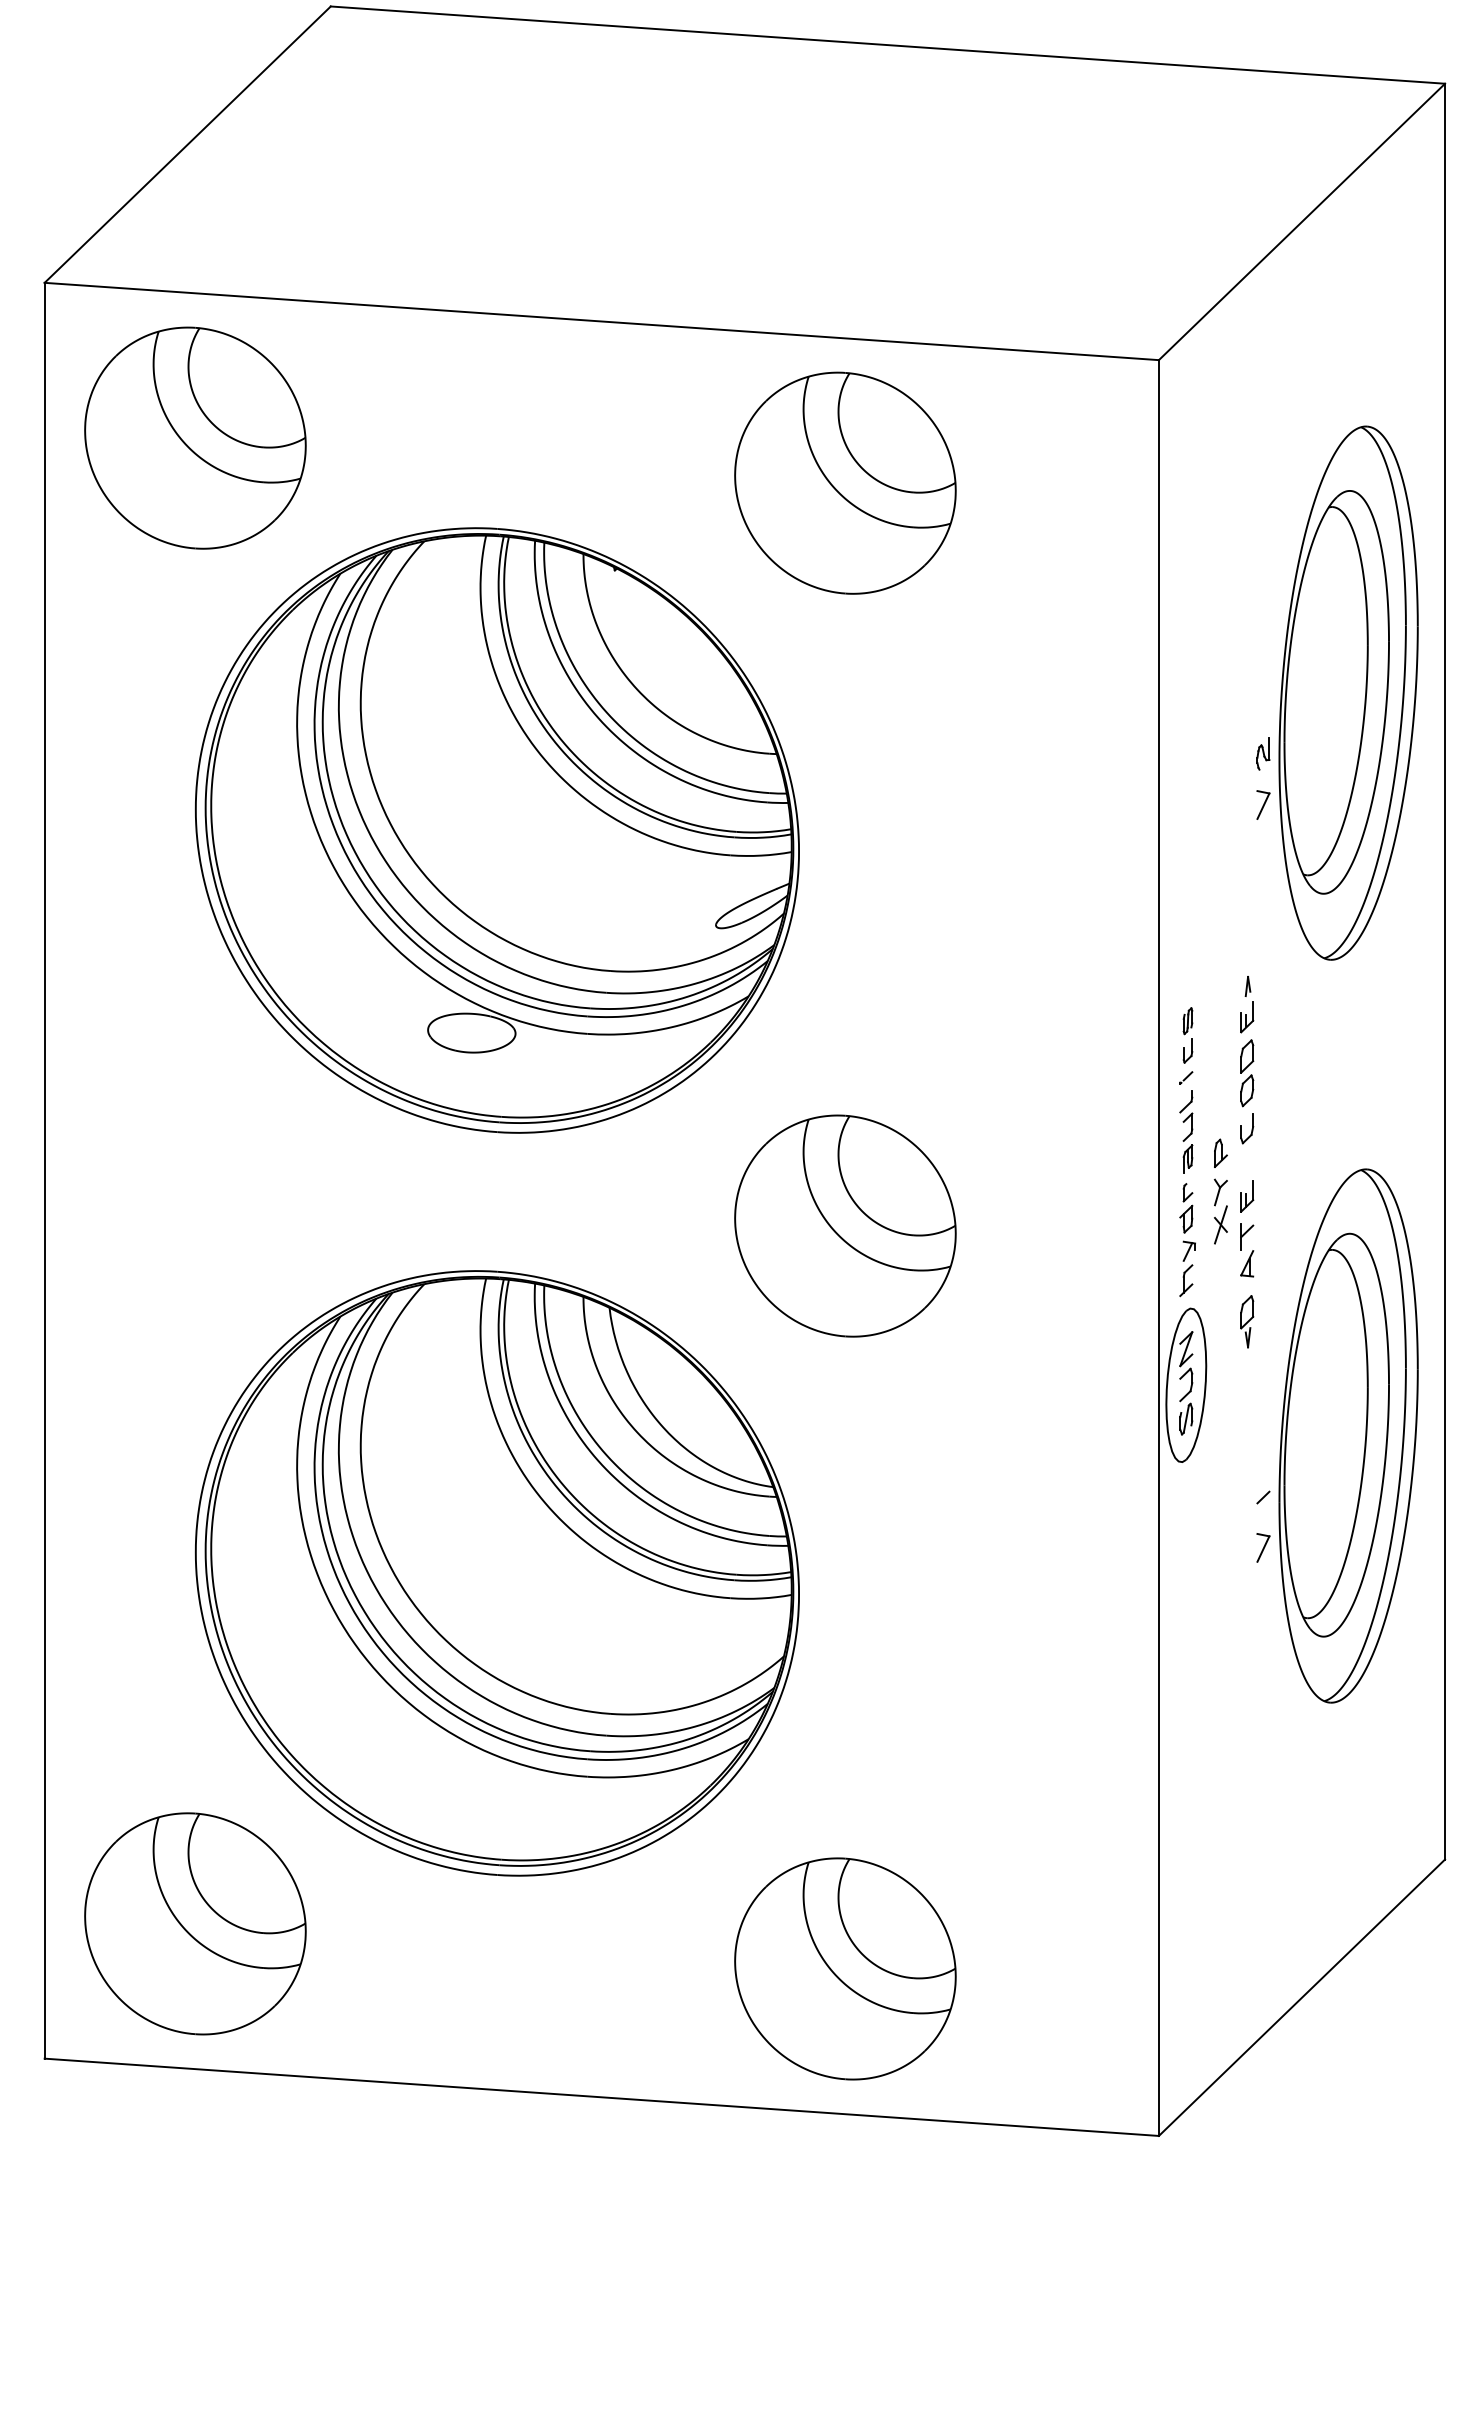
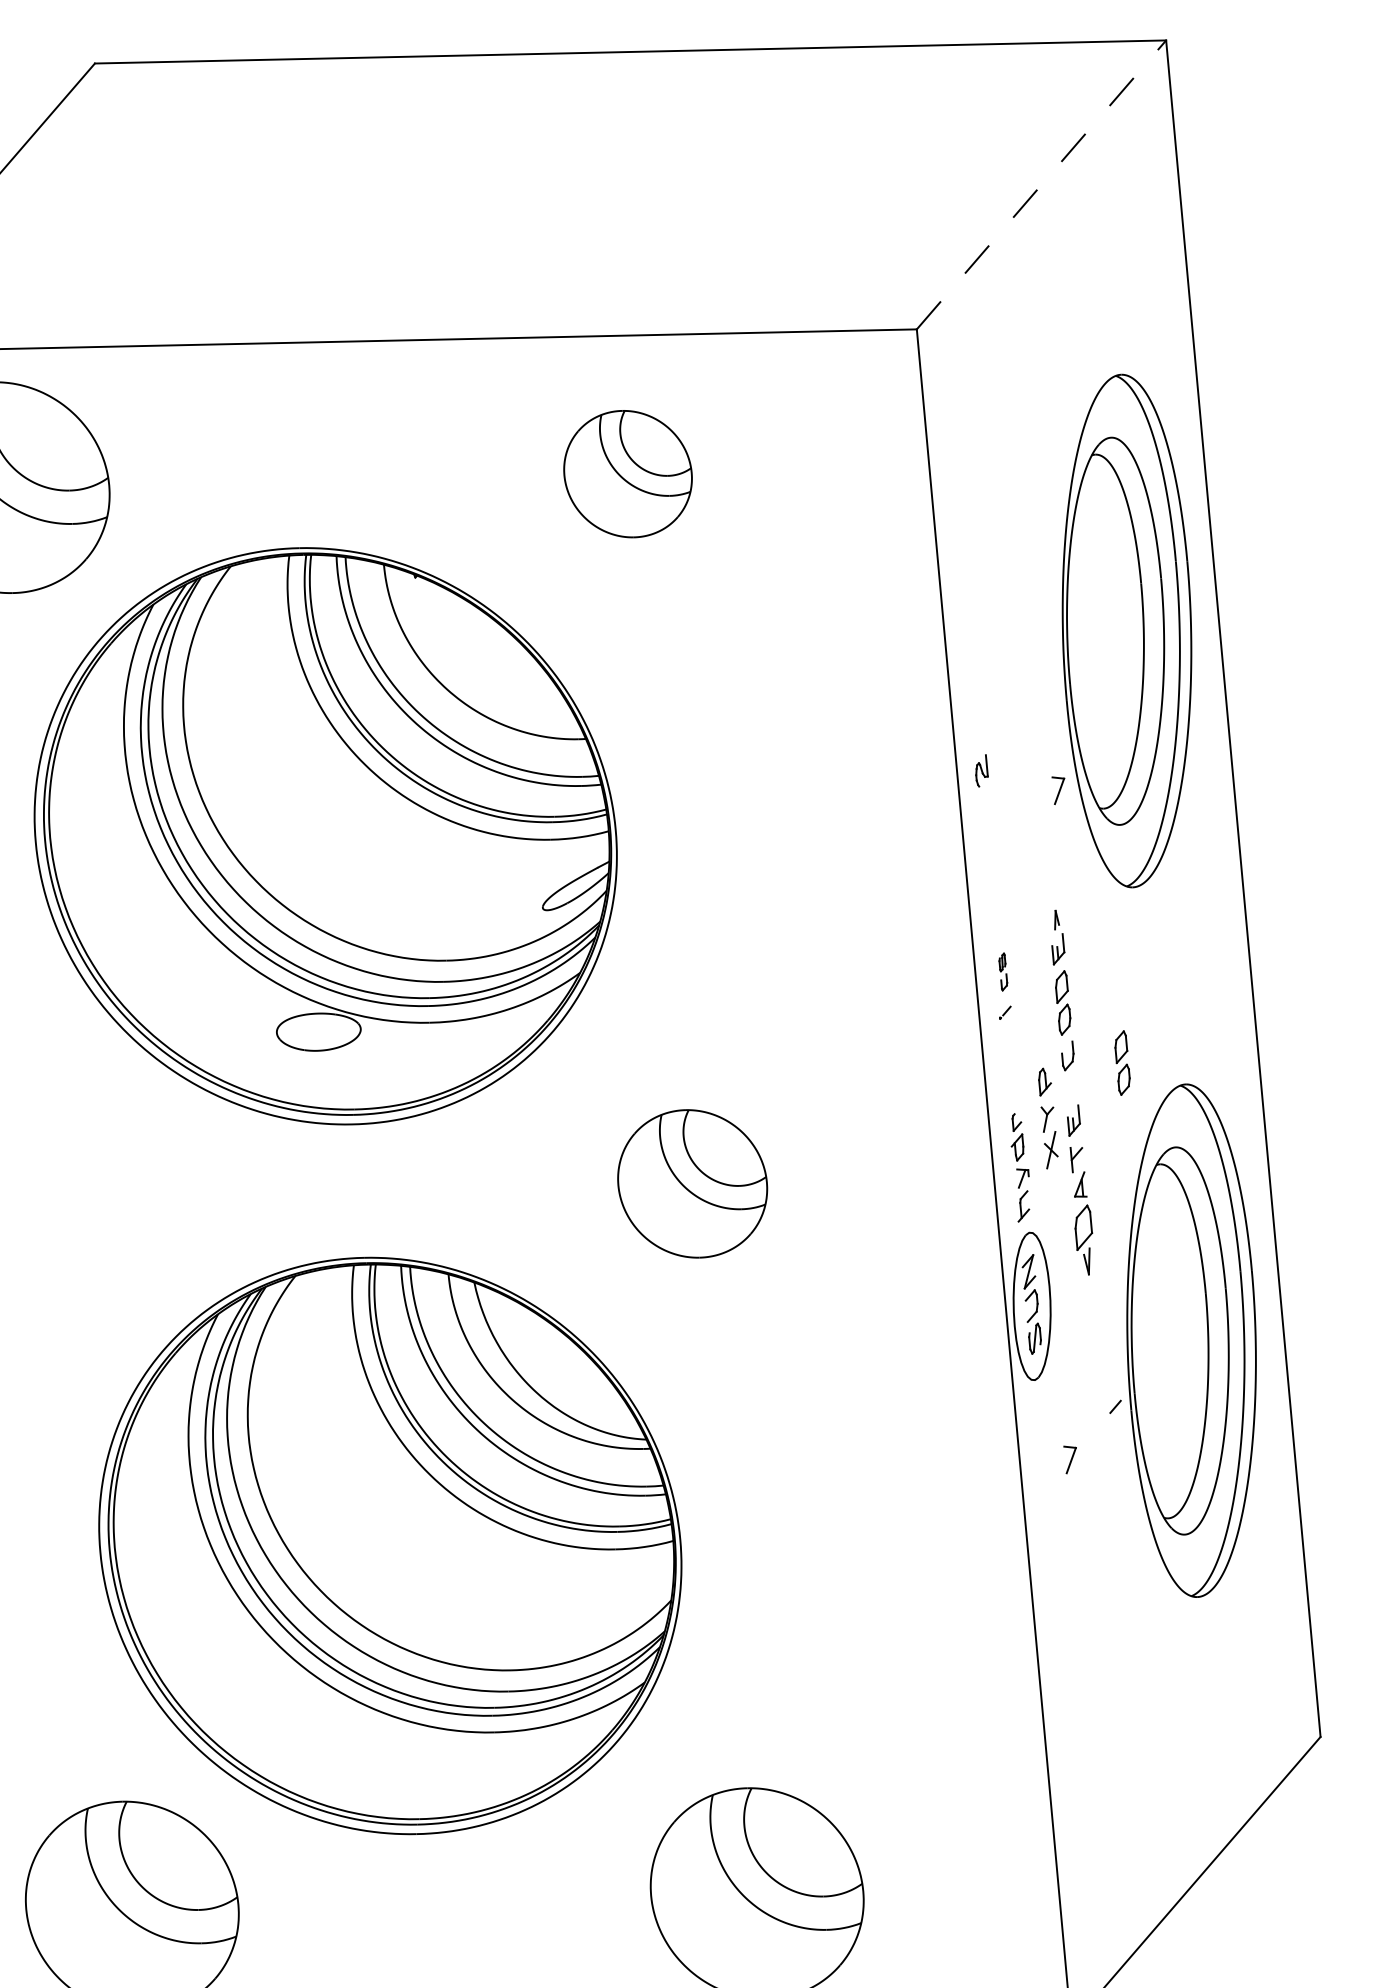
line: (1301, 221) -> (1040, 184), solid -> dashed
part: (845, 482) -> (628, 473), size x0.6
part: (1263, 753) -> (981, 770), moved
part: (1263, 804) -> (1059, 789), moved
part: (1187, 1035) -> (1002, 972), size x0.7
part: (1186, 1131) -> (1010, 1063), removed
part: (1303, 1141) -> (1122, 1063), added
part: (845, 1225) -> (692, 1183), size x0.7
part: (1247, 1321) -> (1085, 1240), size x1.4
part: (1263, 1547) -> (1071, 1459), moved

